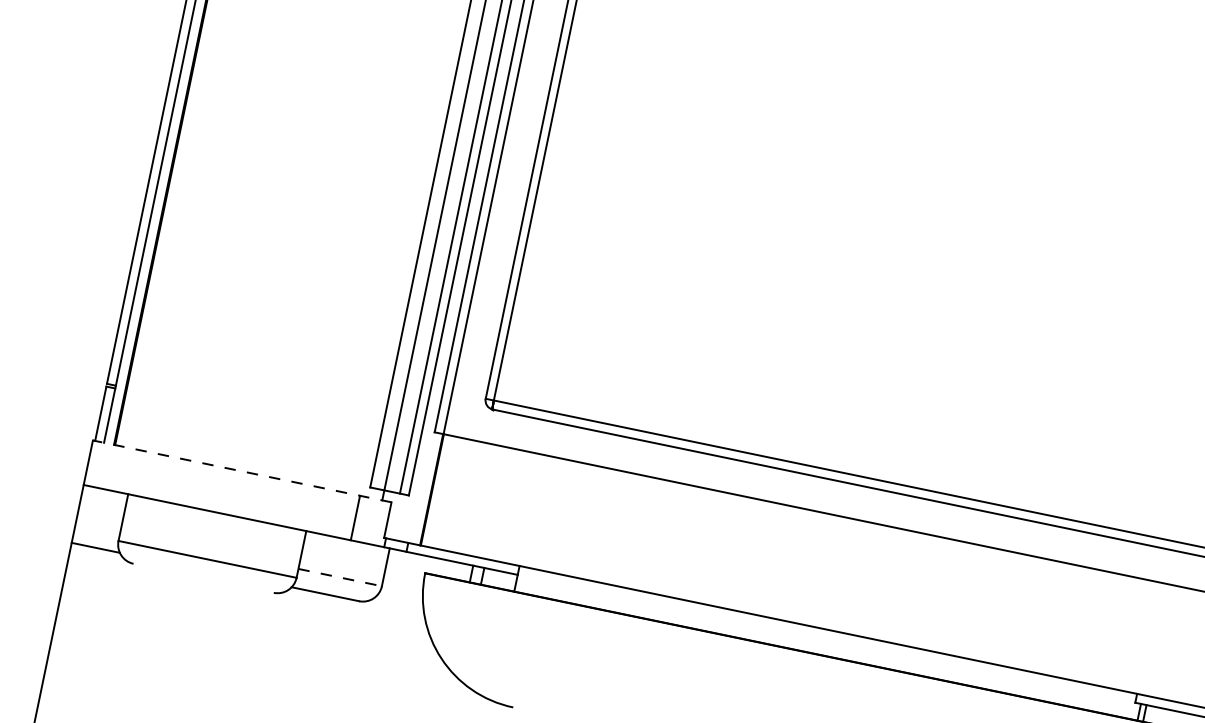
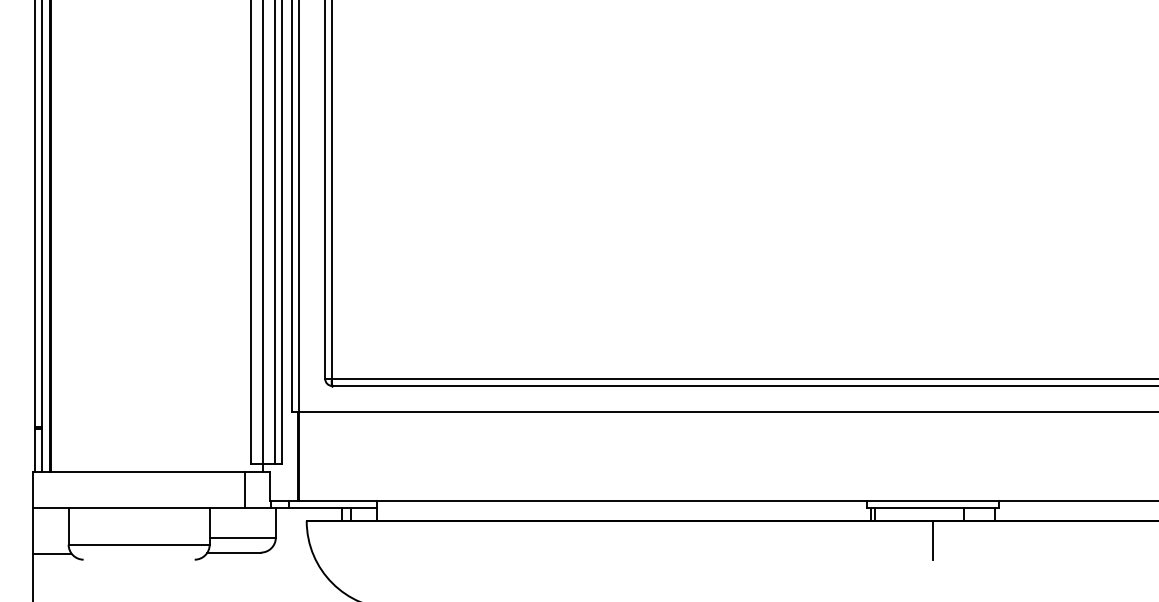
line: (242, 471) -> (151, 472), dashed -> solid
line: (341, 577) -> (243, 537), dashed -> solid

